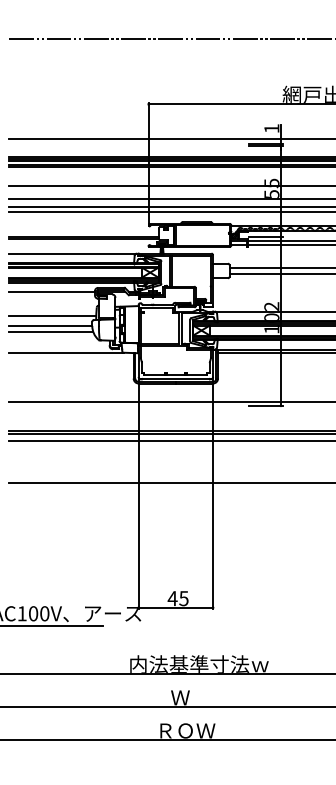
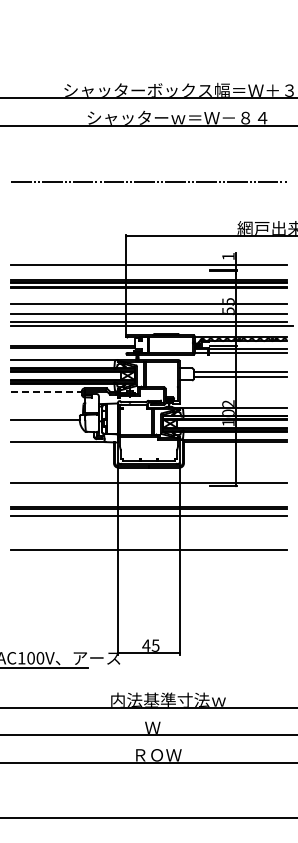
line: (53, 291) -> (47, 391), solid -> dashed
line: (53, 316) -> (47, 412), removed
line: (50, 331) -> (45, 424), removed

